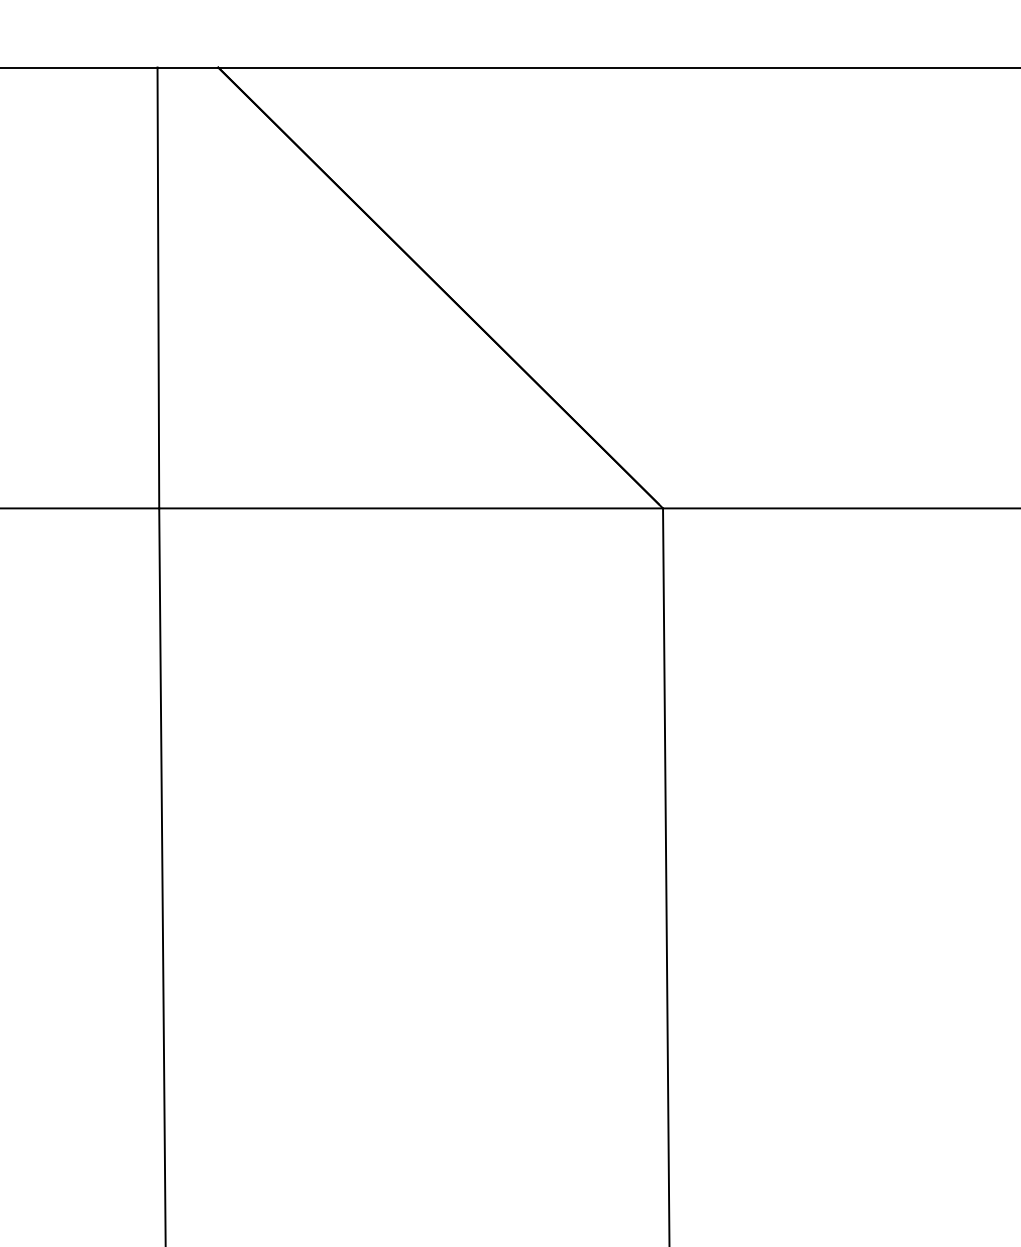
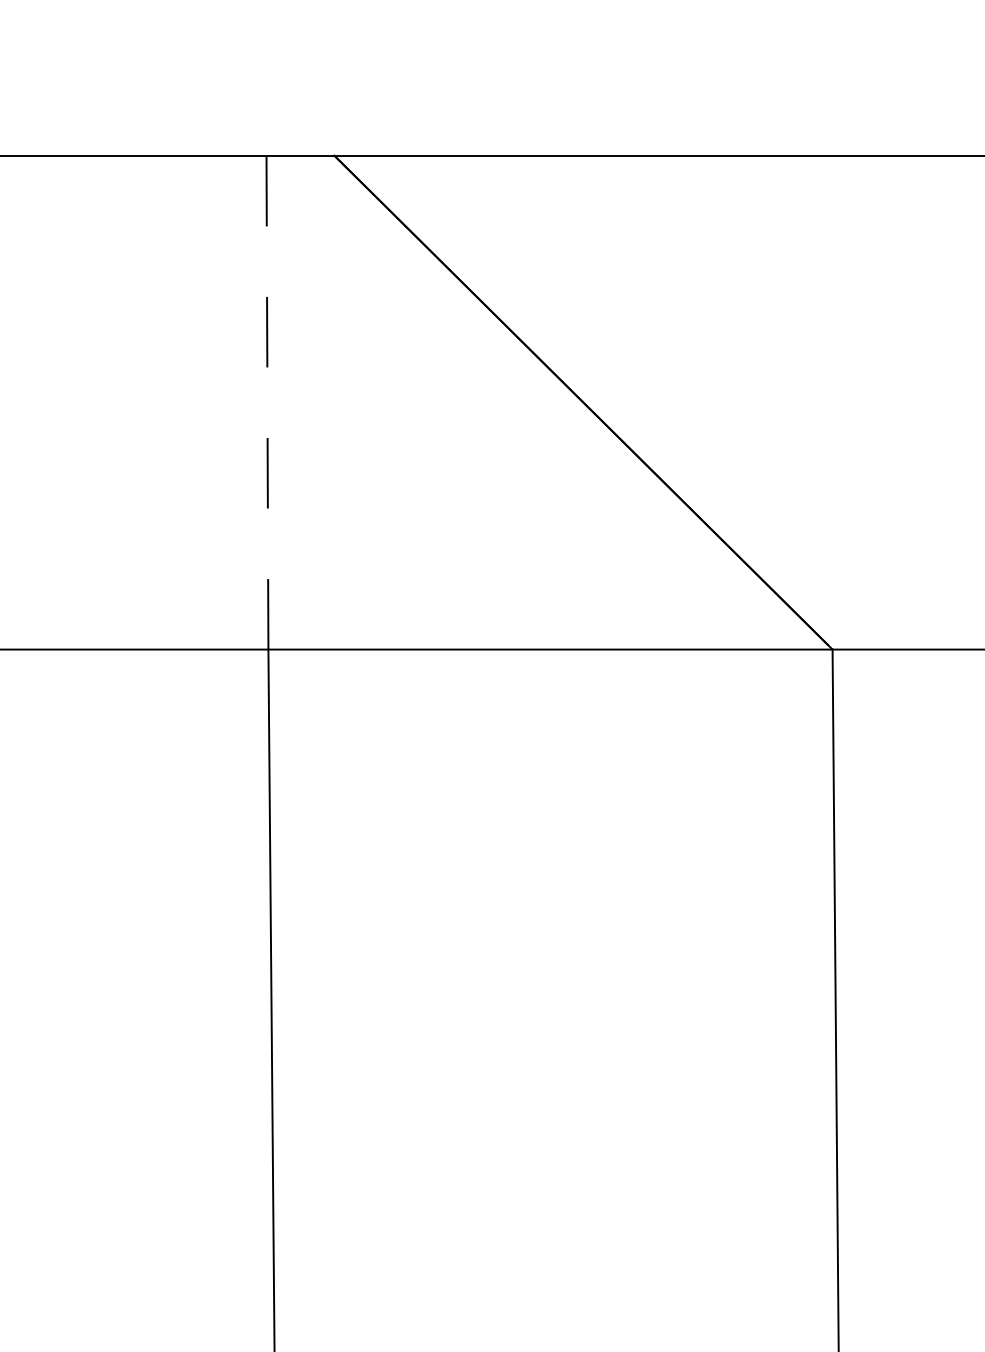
line: (158, 287) -> (267, 402), solid -> dashed

